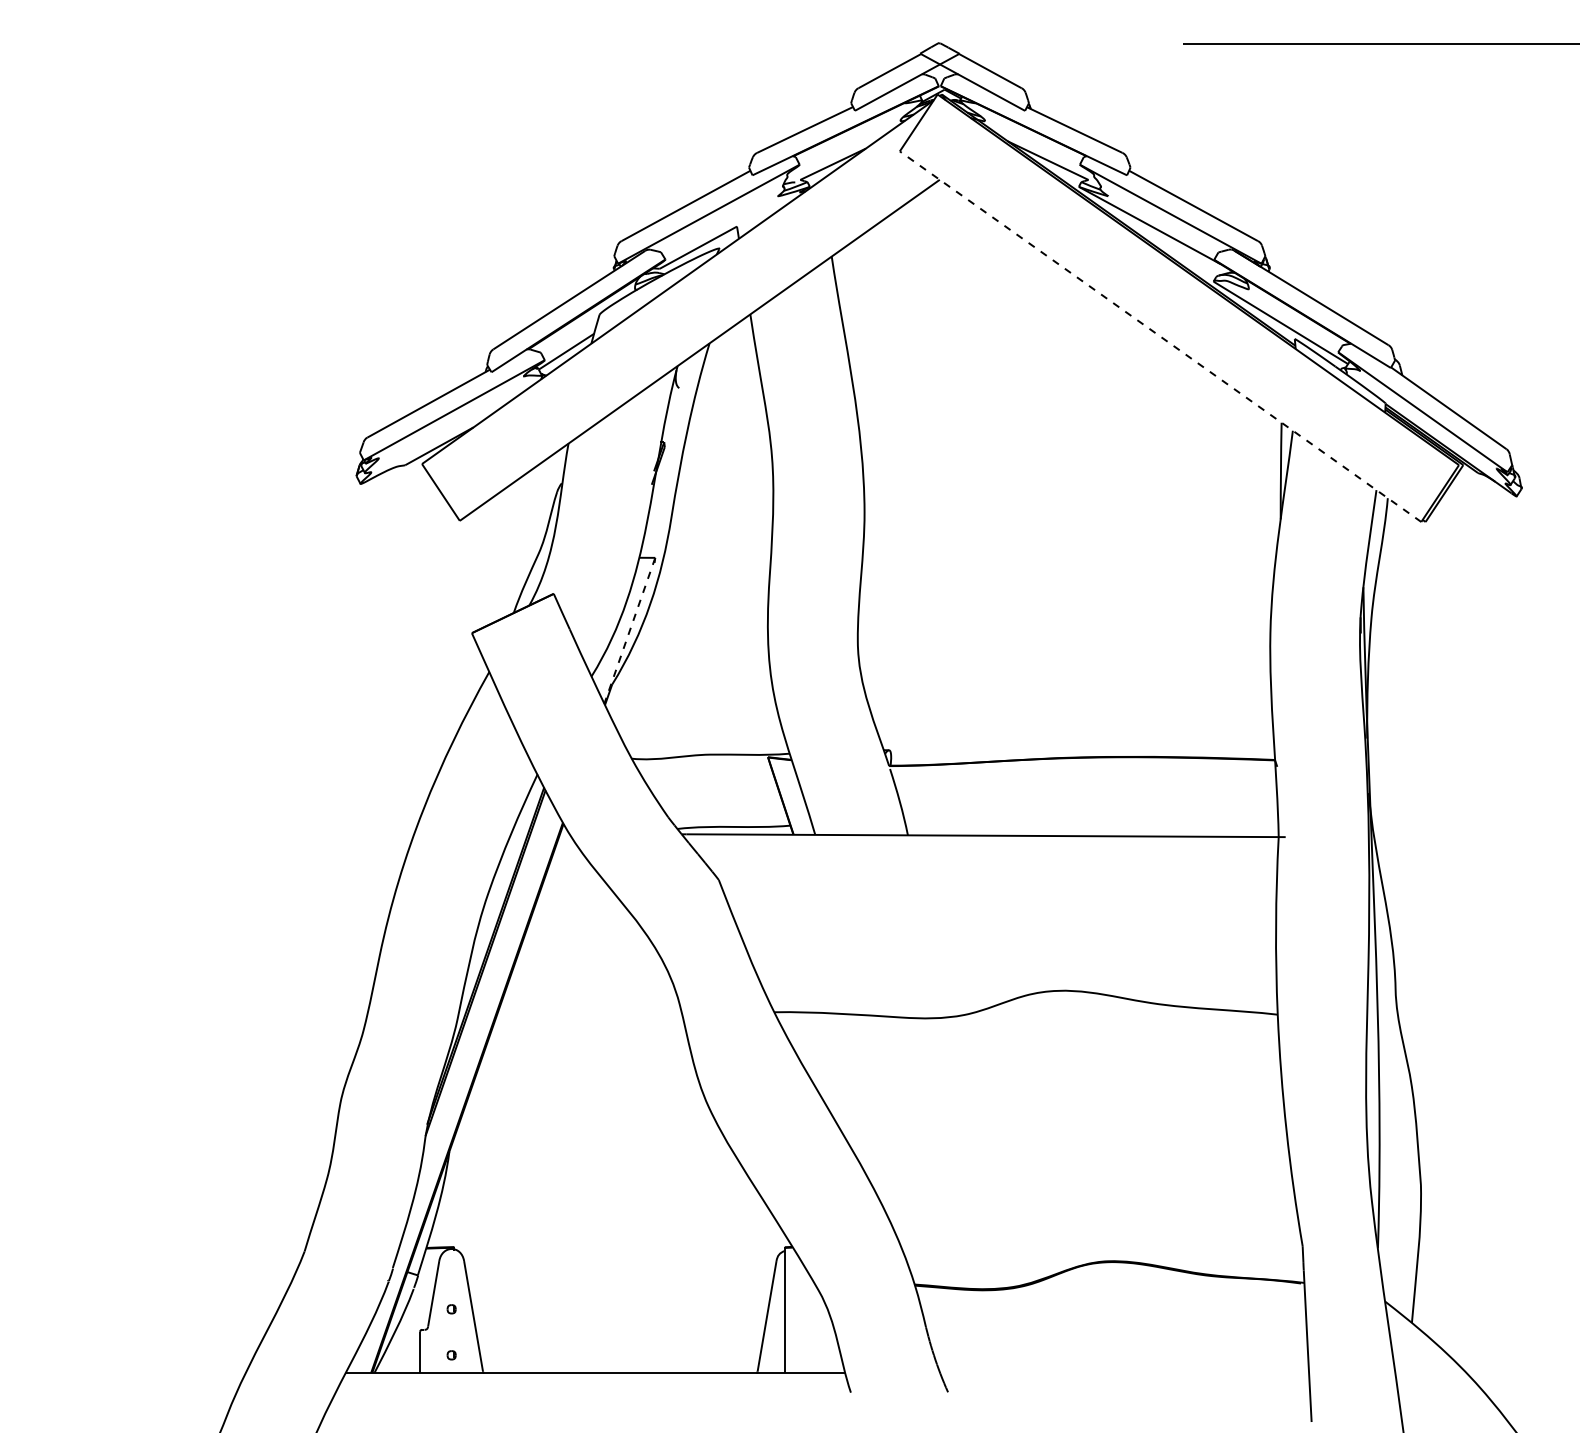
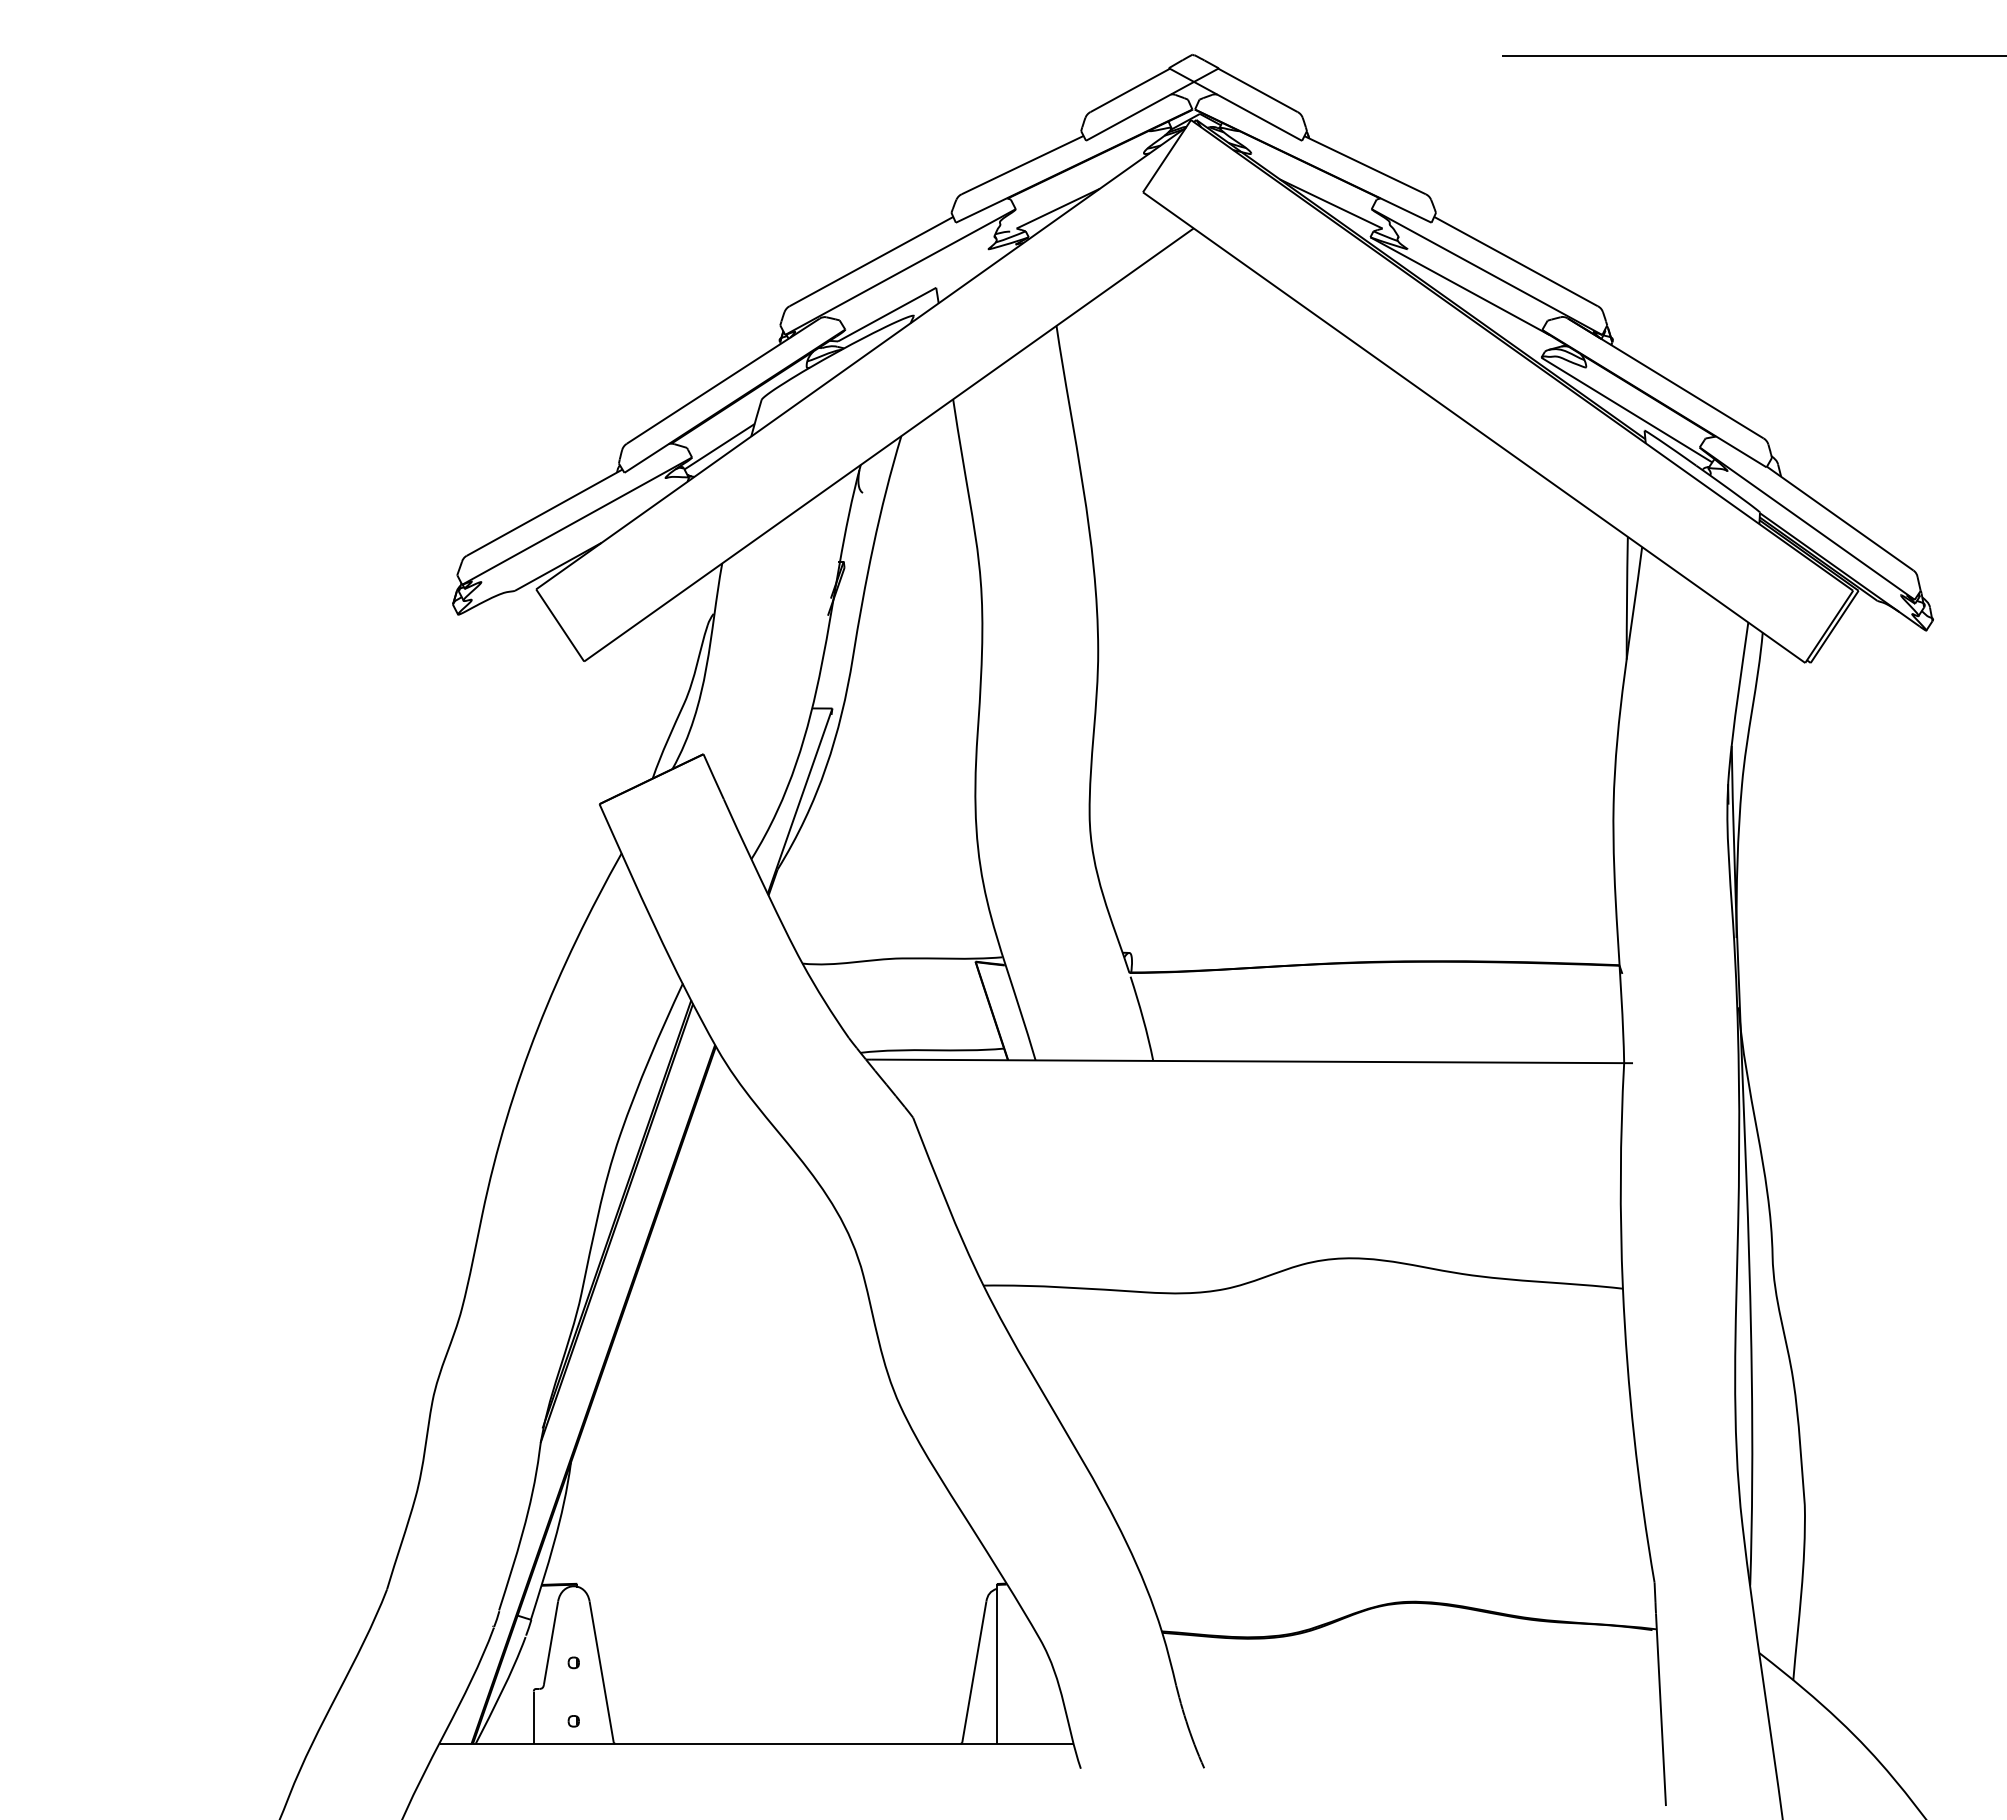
line: (1160, 336) -> (1473, 427), dashed -> solid
line: (629, 631) -> (799, 801), dashed -> solid

